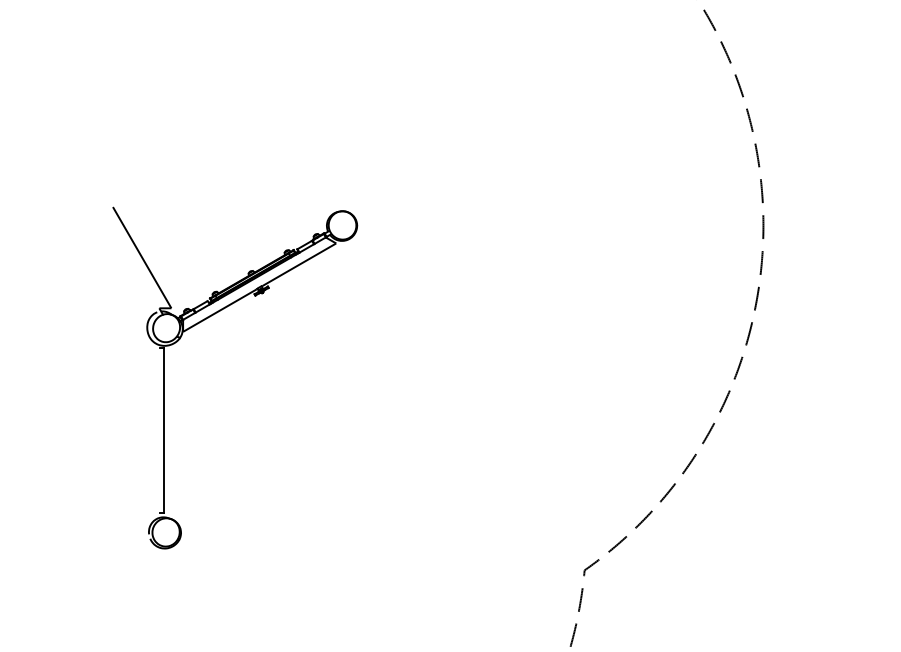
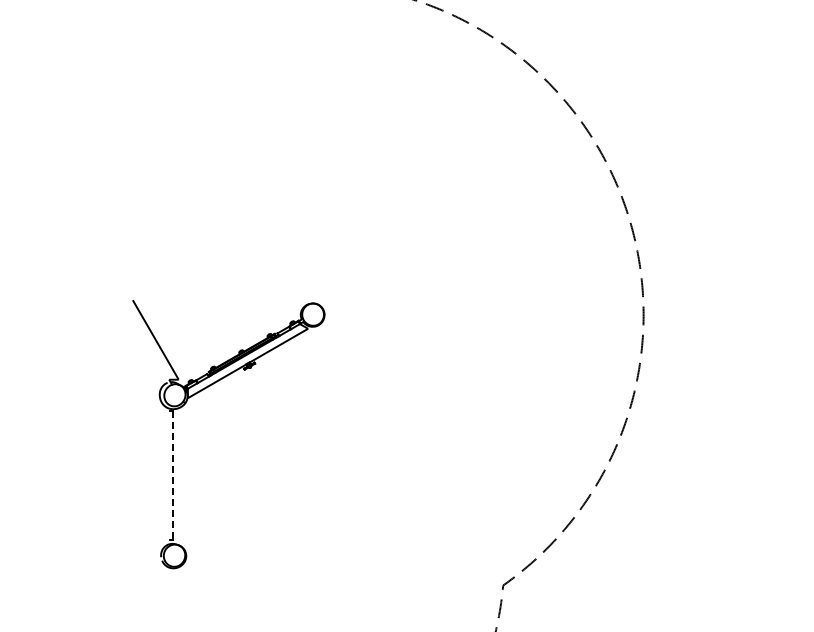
line: (164, 430) -> (173, 475), solid -> dashed

